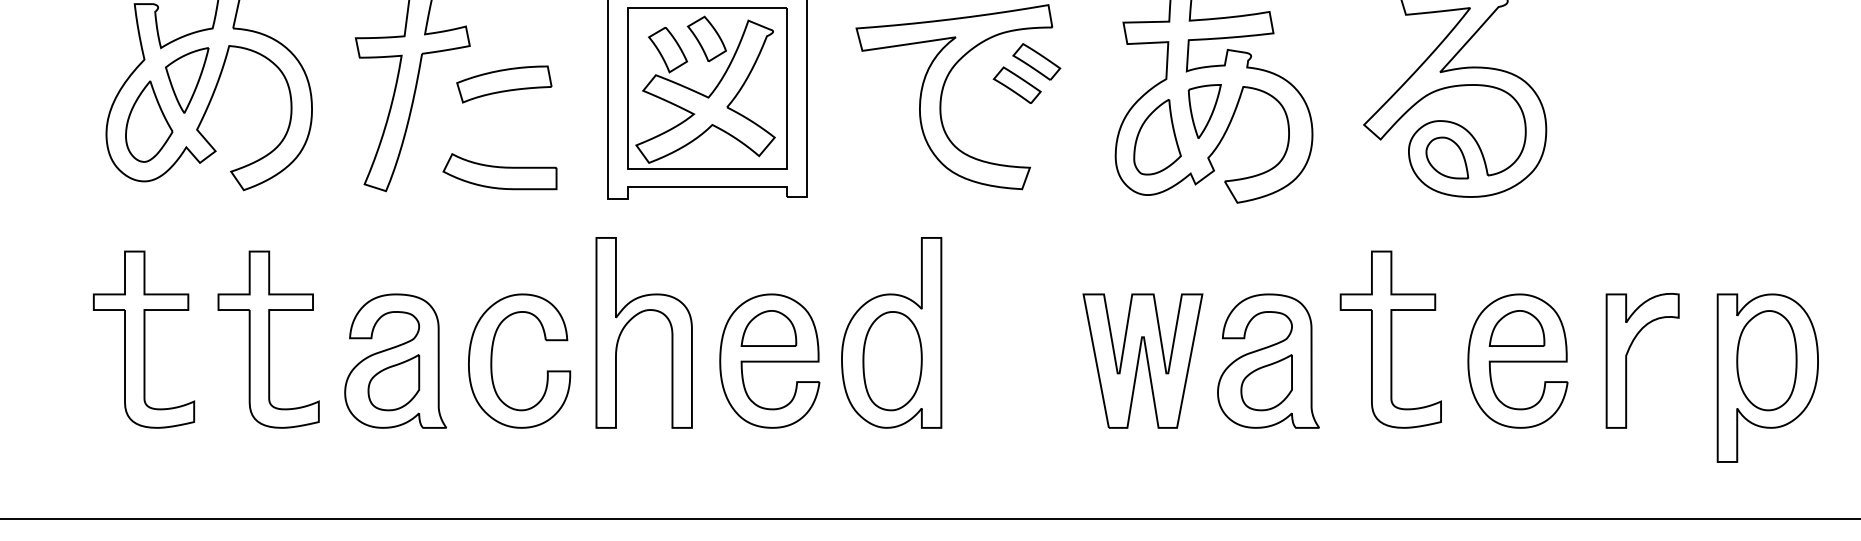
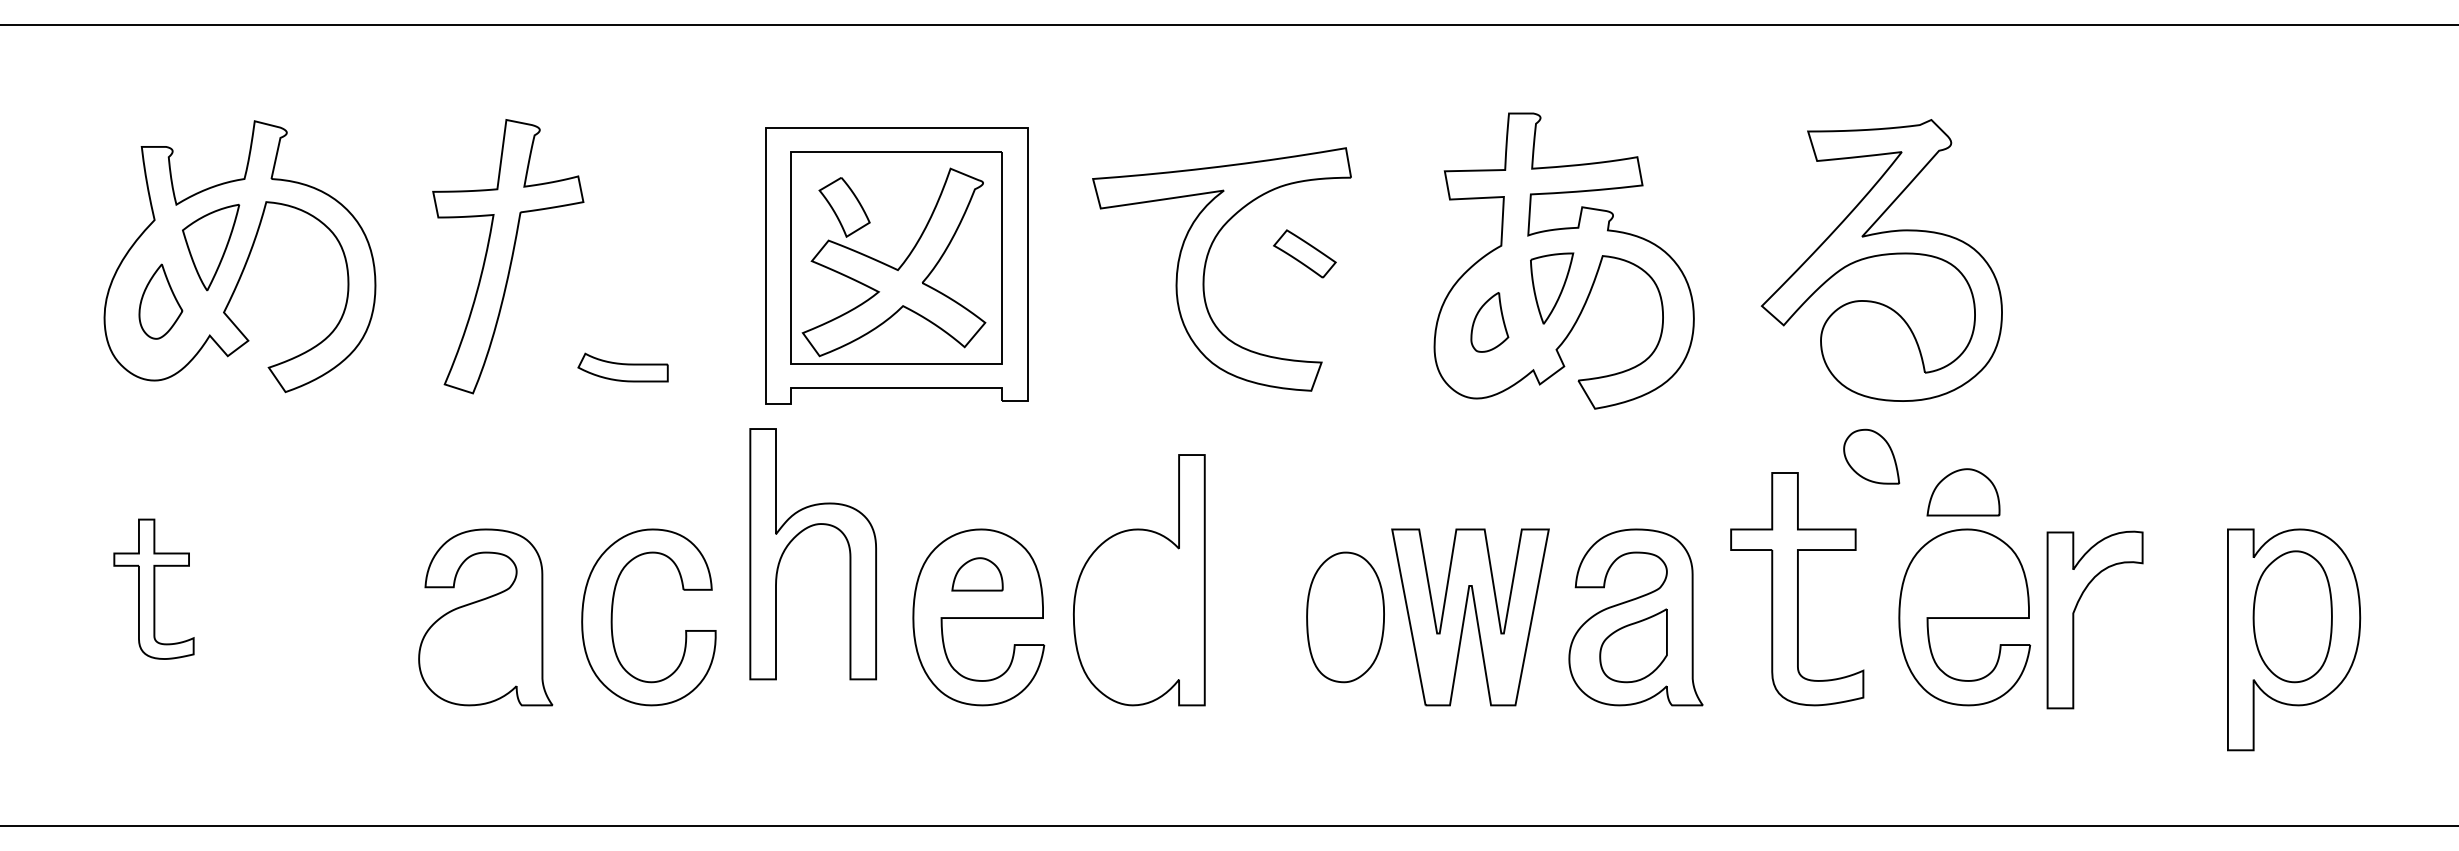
part: (706, 38) -> (895, 192), removed
part: (1036, 61) -> (1330, 222), removed
part: (504, 84) -> (628, 252), removed
part: (148, 121) -> (160, 301), size x0.7
part: (1157, 137) -> (1489, 322), size x0.6
part: (1447, 157) -> (1871, 456), moved
part: (499, 171) -> (622, 367), size x0.6
part: (631, 320) -> (796, 537), moved
part: (768, 328) -> (977, 574), size x0.7
part: (1517, 328) -> (1963, 492), moved
part: (143, 339) -> (153, 589), size x0.6
part: (268, 339) -> (318, 589), removed
part: (1627, 360) -> (2074, 619), moved
part: (892, 361) -> (1345, 617), moved
part: (394, 382) -> (483, 645), removed

